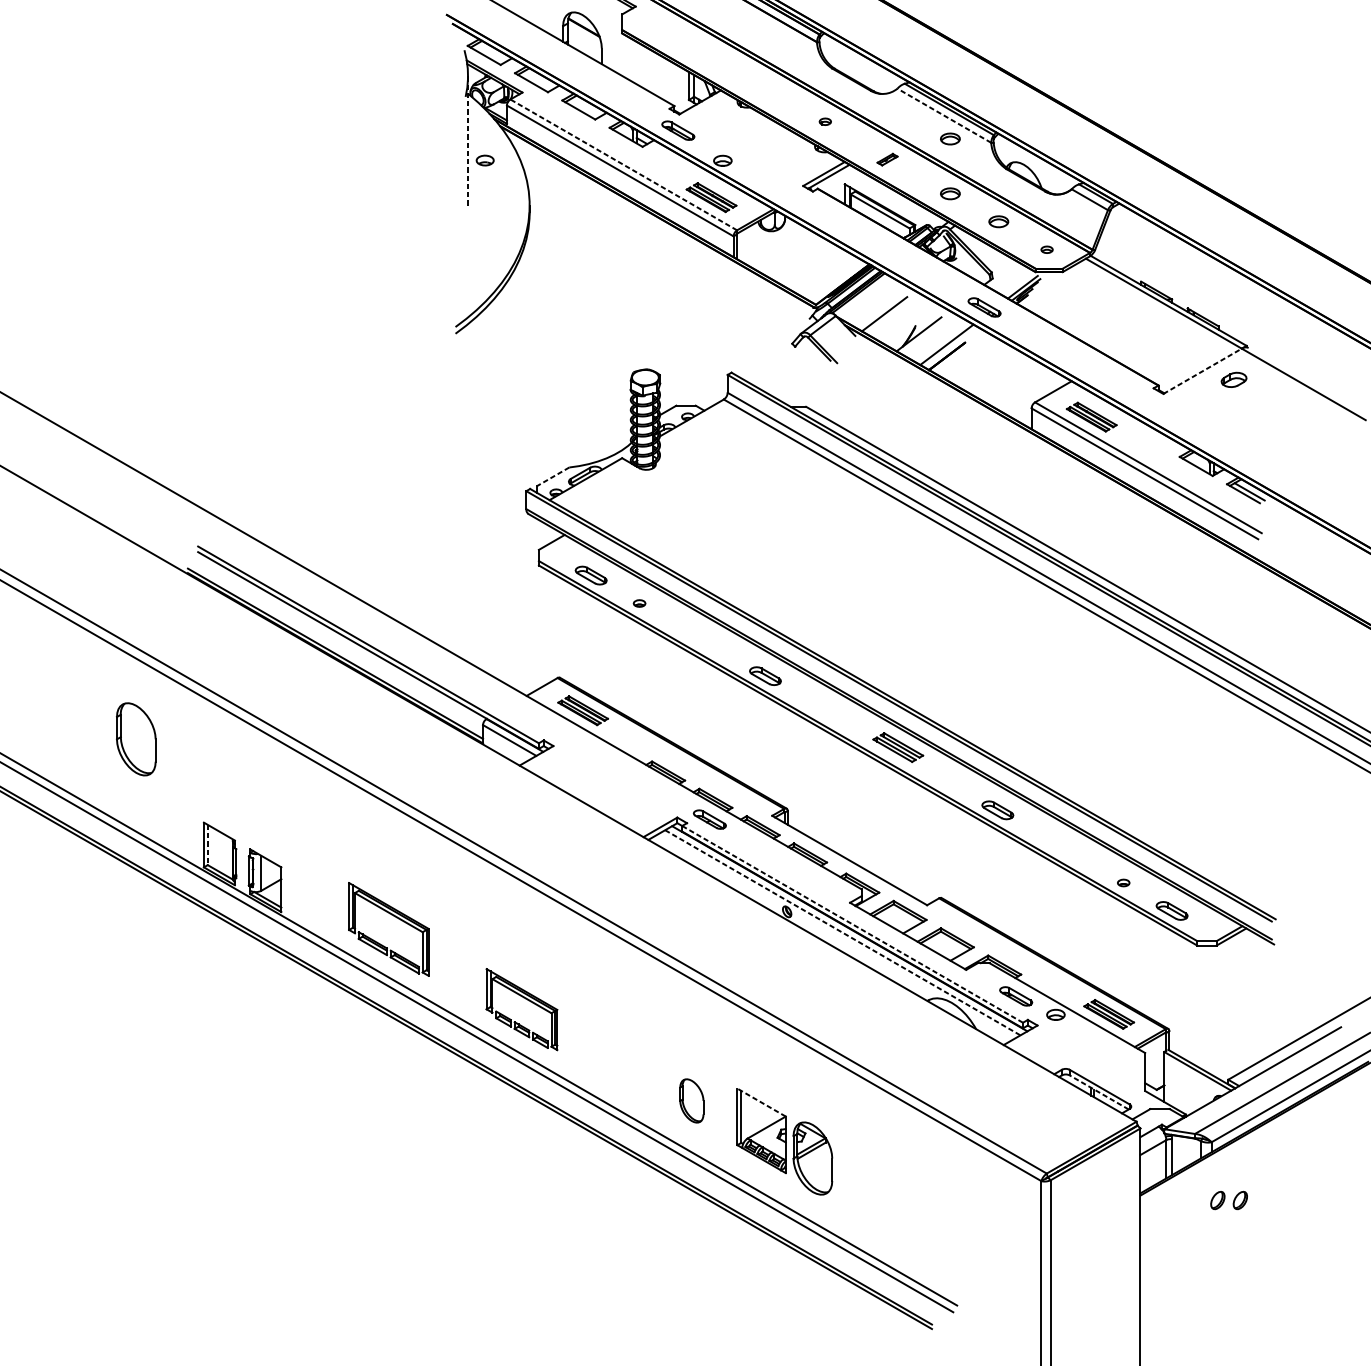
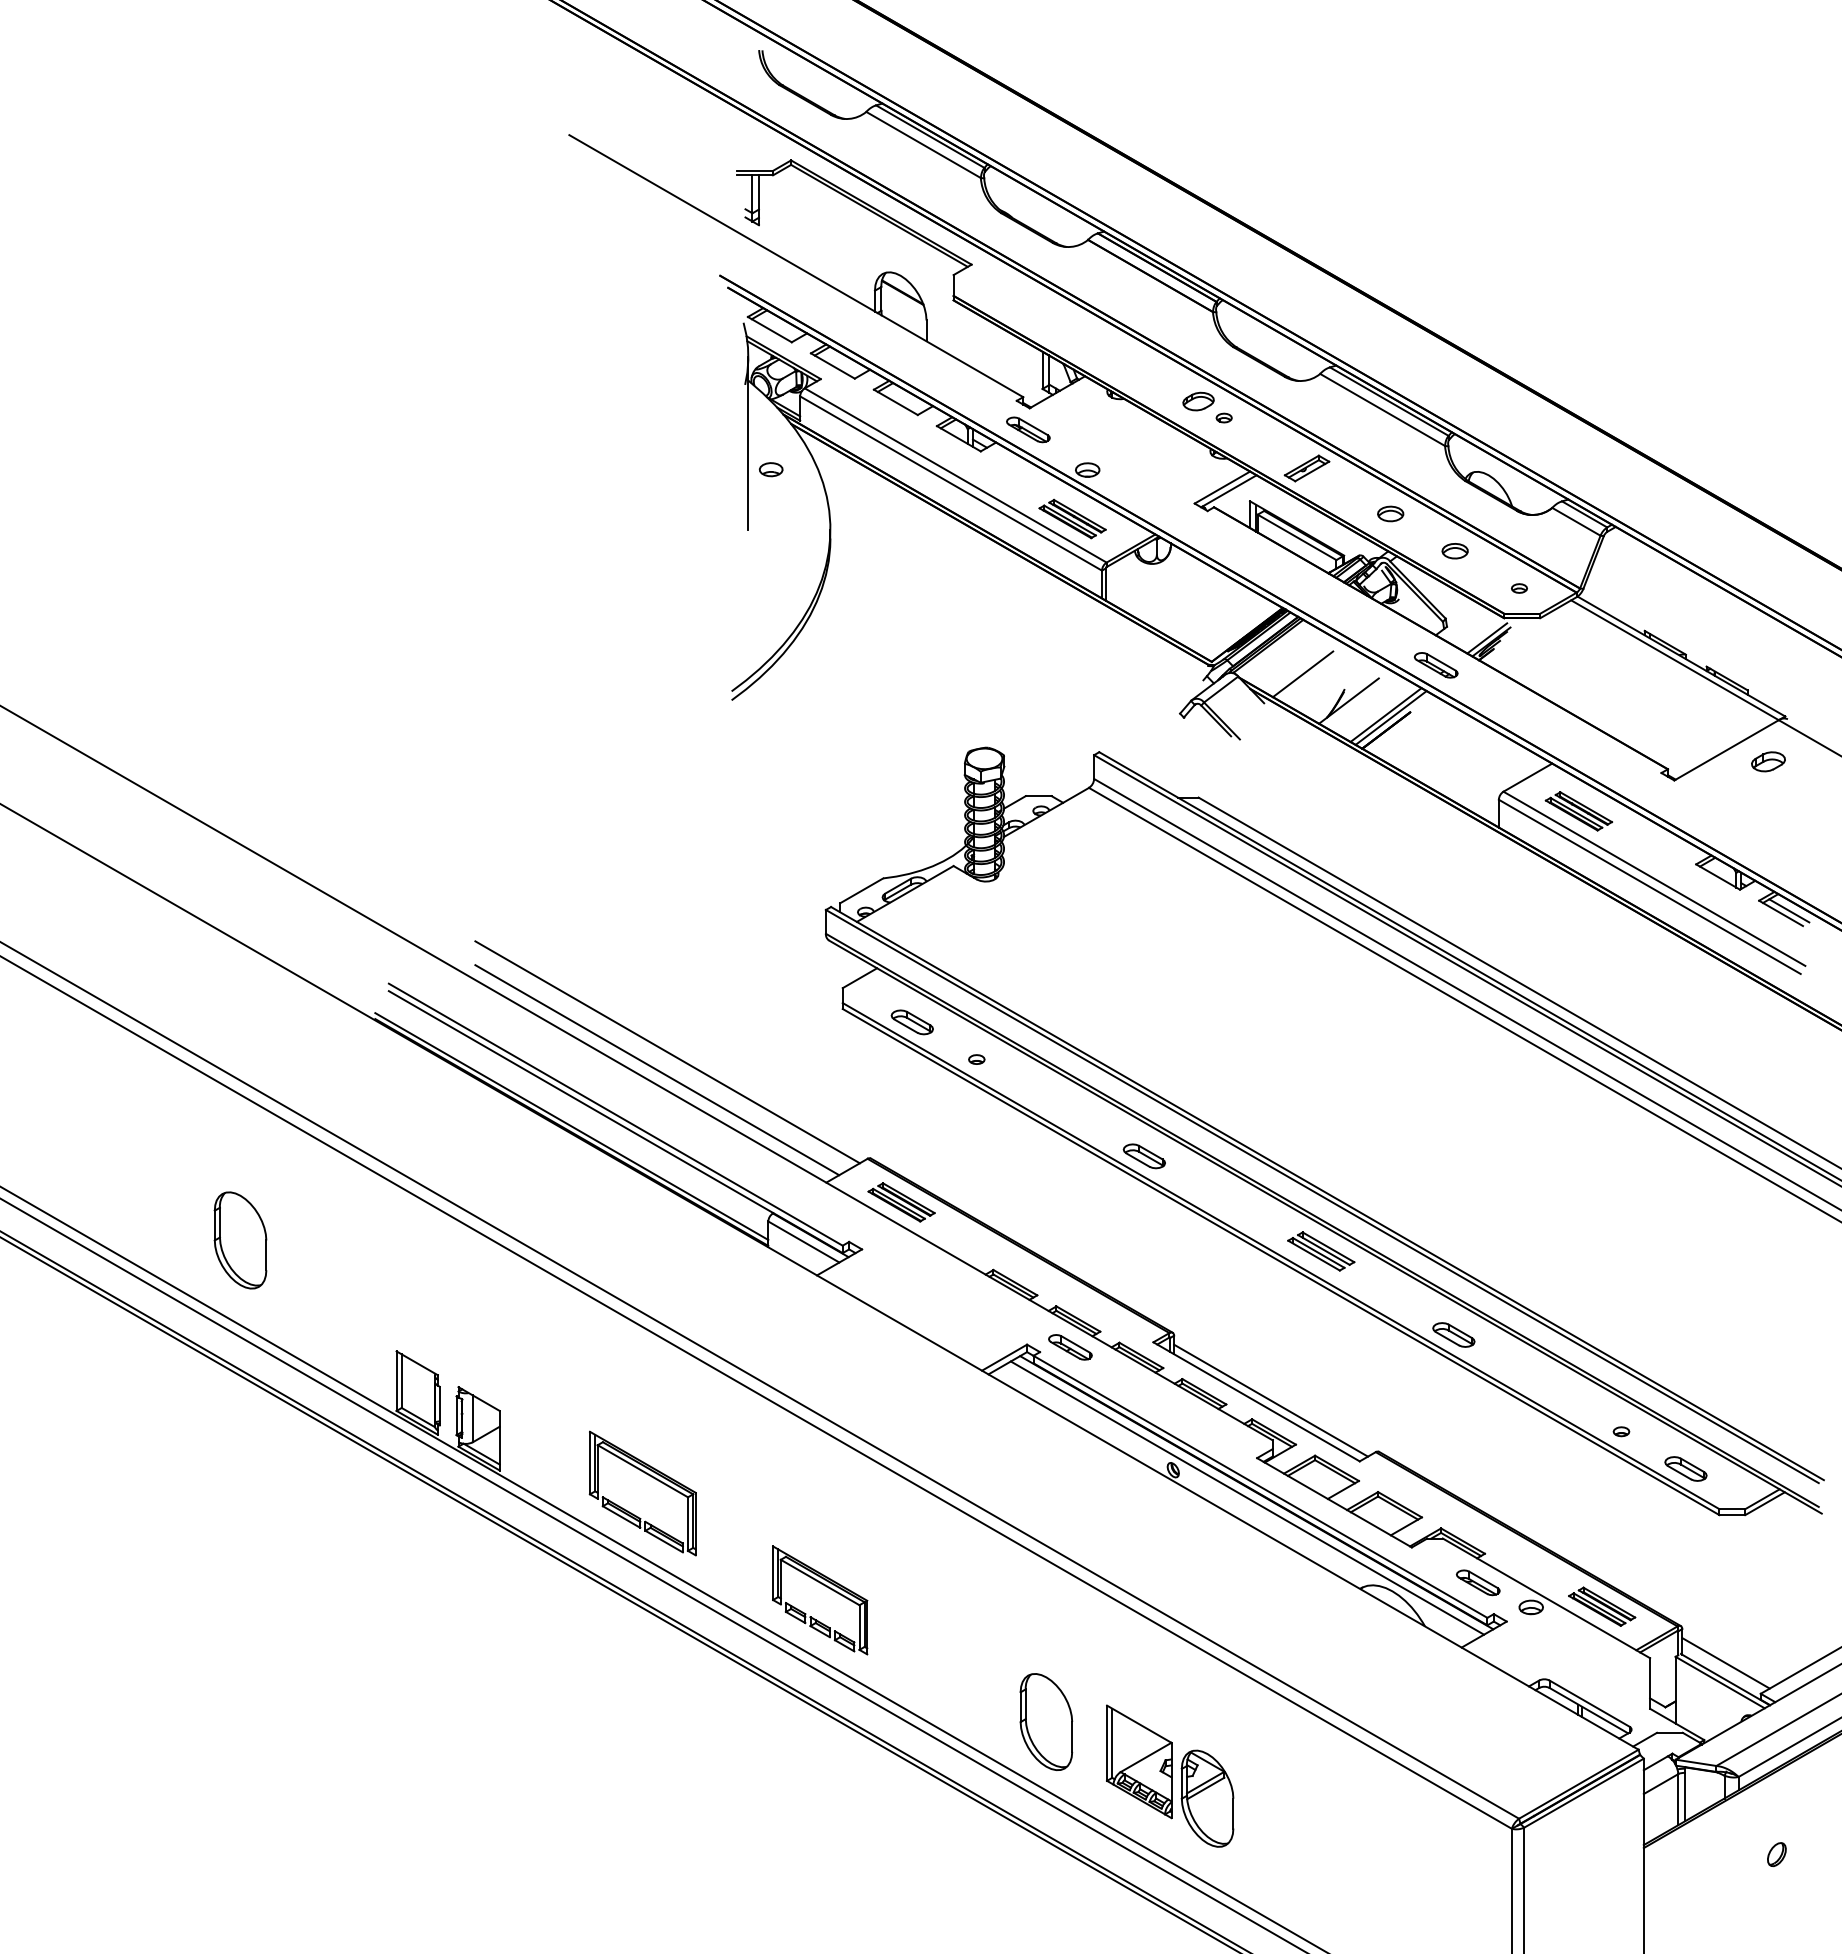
part: (806, 109) -> (1198, 401), added
line: (944, 115) -> (1382, 409), dashed -> solid
part: (950, 138) -> (1390, 440), removed
line: (468, 140) -> (748, 442), dashed -> solid
part: (887, 159) -> (1306, 468), size x1.67
line: (623, 164) -> (955, 475), dashed -> solid
line: (950, 346) -> (1390, 717), added
line: (1203, 371) -> (1727, 750), dashed -> solid
line: (553, 476) -> (861, 890), dashed -> solid
line: (407, 598) -> (667, 1052), added
line: (399, 611) -> (657, 1070), added
part: (136, 739) -> (240, 1240), moved
line: (207, 845) -> (401, 1381), dashed -> solid
line: (860, 859) -> (1271, 1400), added
line: (852, 924) -> (1260, 1486), dashed -> solid
line: (842, 933) -> (1247, 1498), dashed -> solid
line: (1201, 1057) -> (1725, 1663), added
line: (1098, 1092) -> (1588, 1710), dashed -> solid
part: (691, 1100) -> (1046, 1721), size x1.67
line: (761, 1102) -> (1138, 1723), dashed -> solid
part: (1217, 1200) -> (1746, 1854), removed

